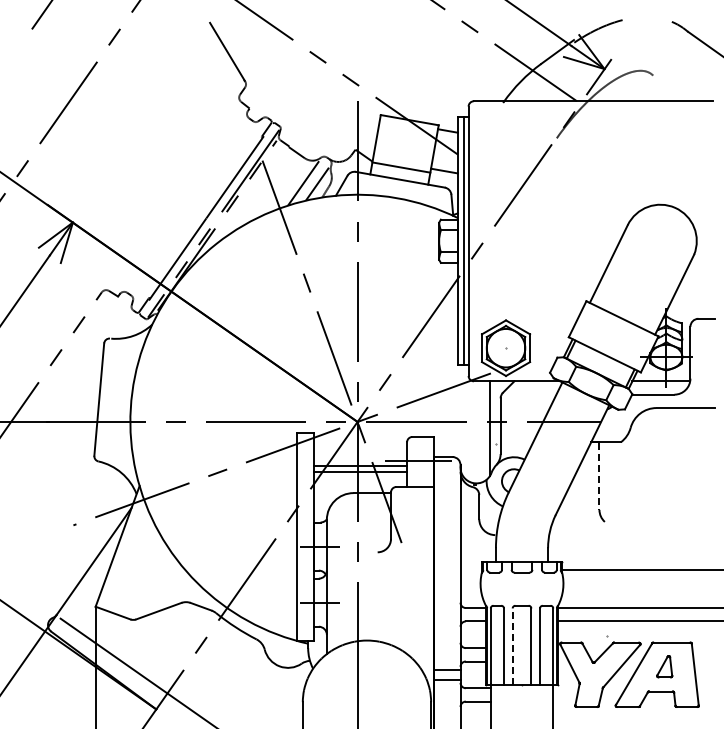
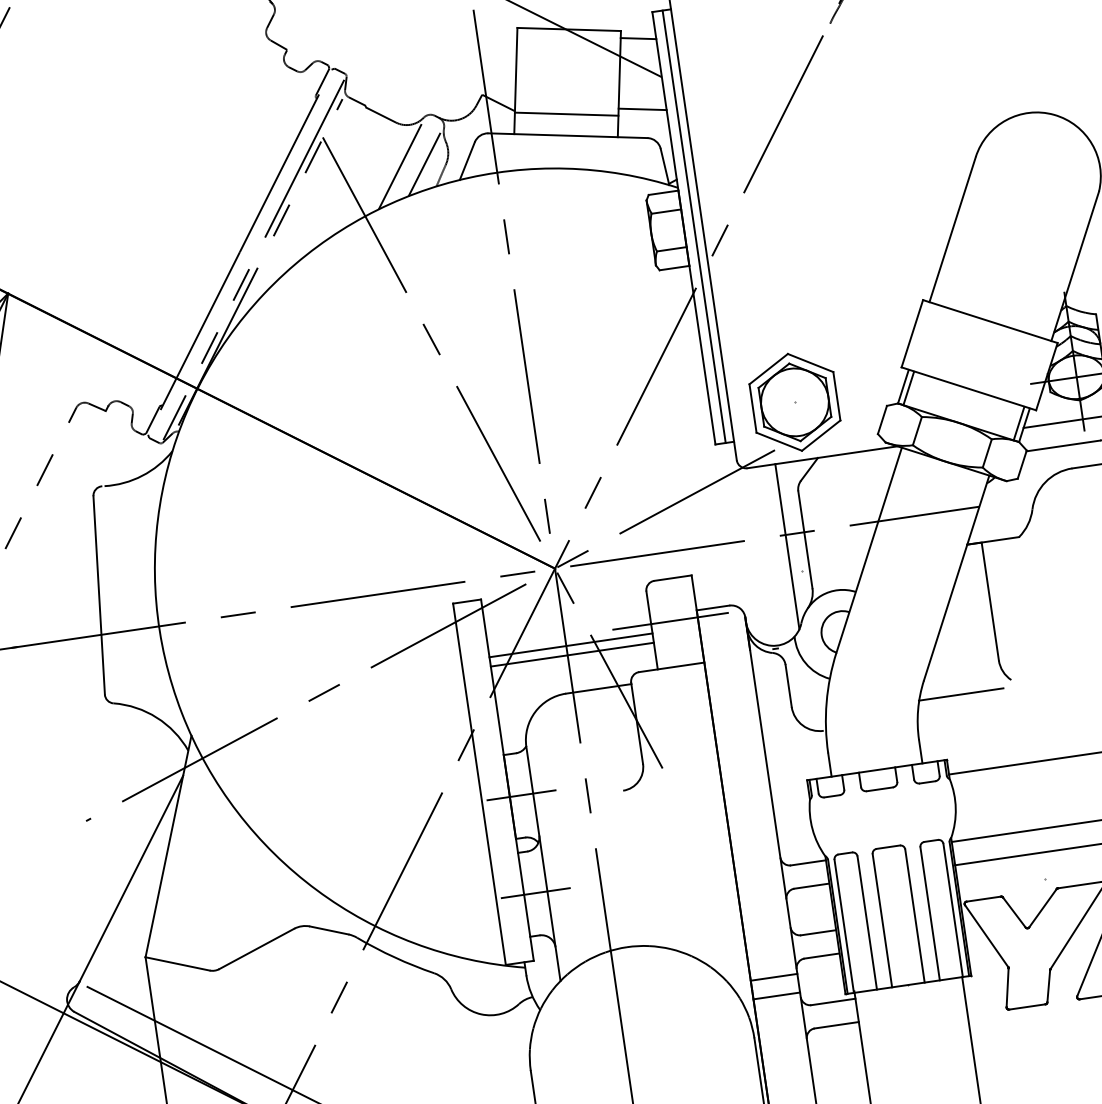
line: (599, 476) -> (990, 602), dashed -> solid
line: (575, 525) -> (961, 693), added
line: (512, 646) -> (882, 920), dashed -> solid

